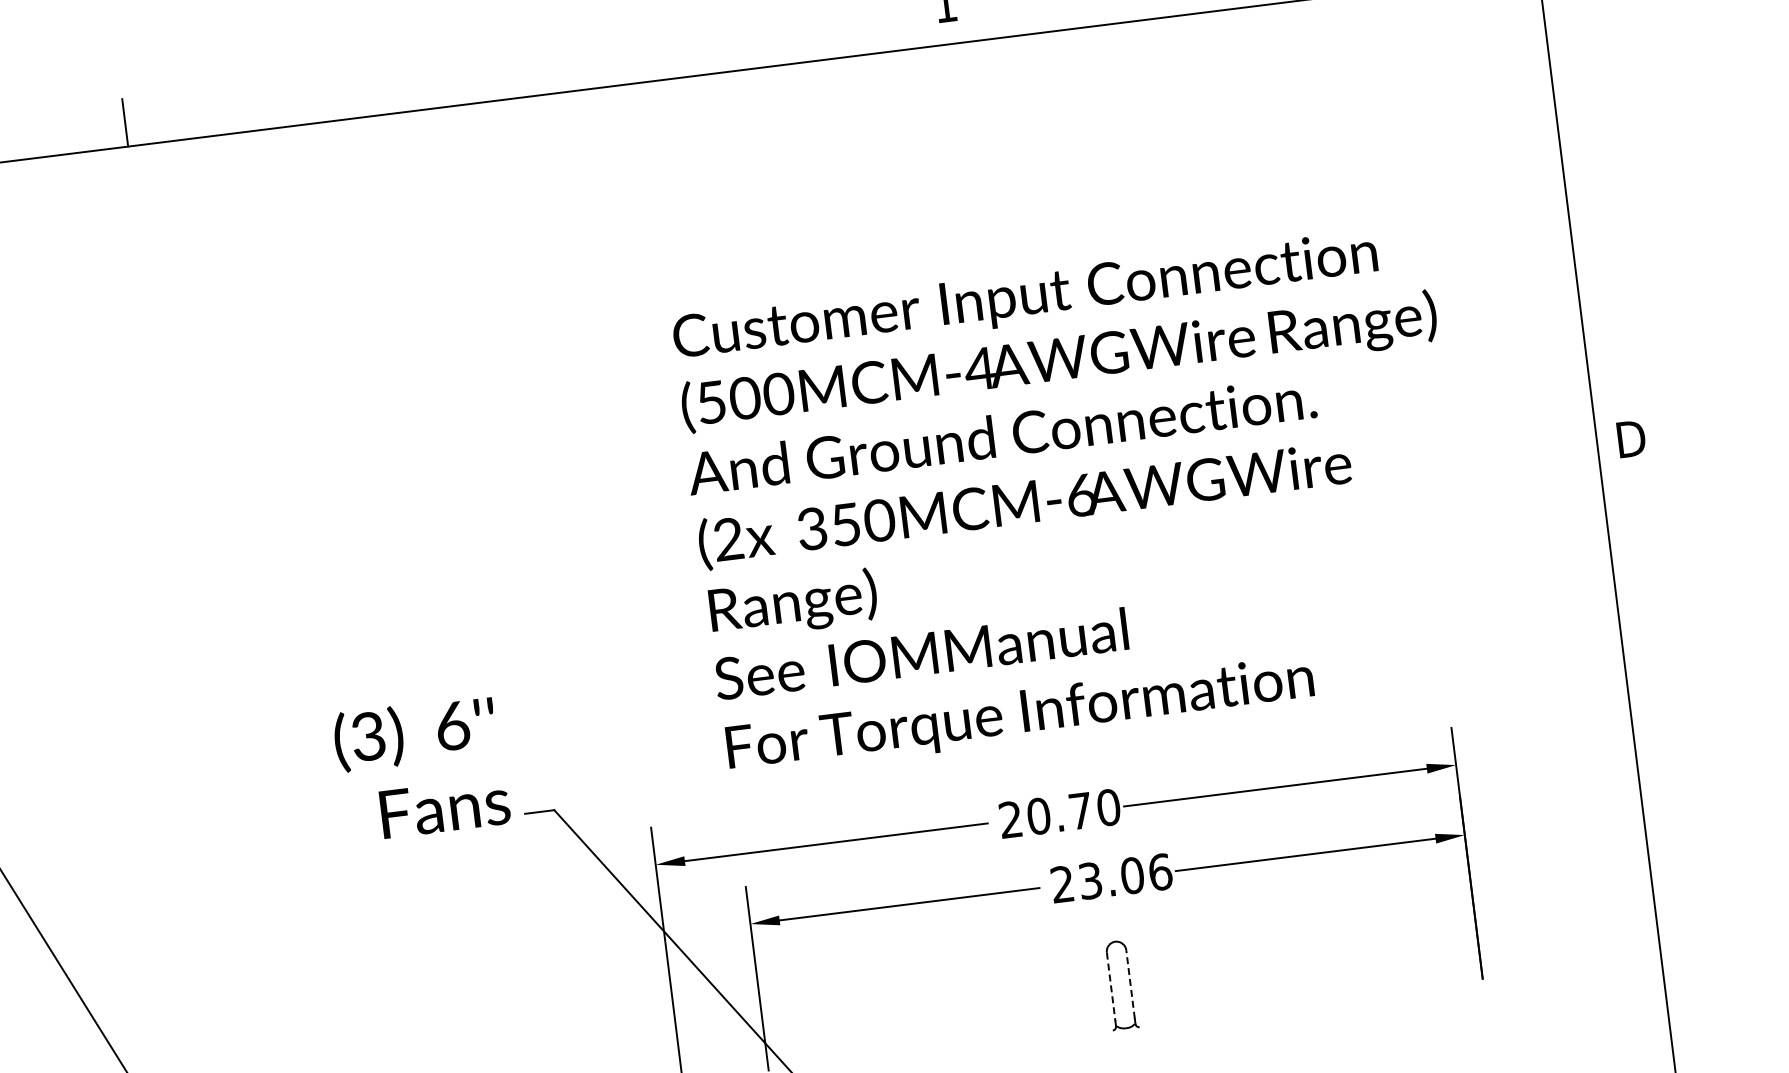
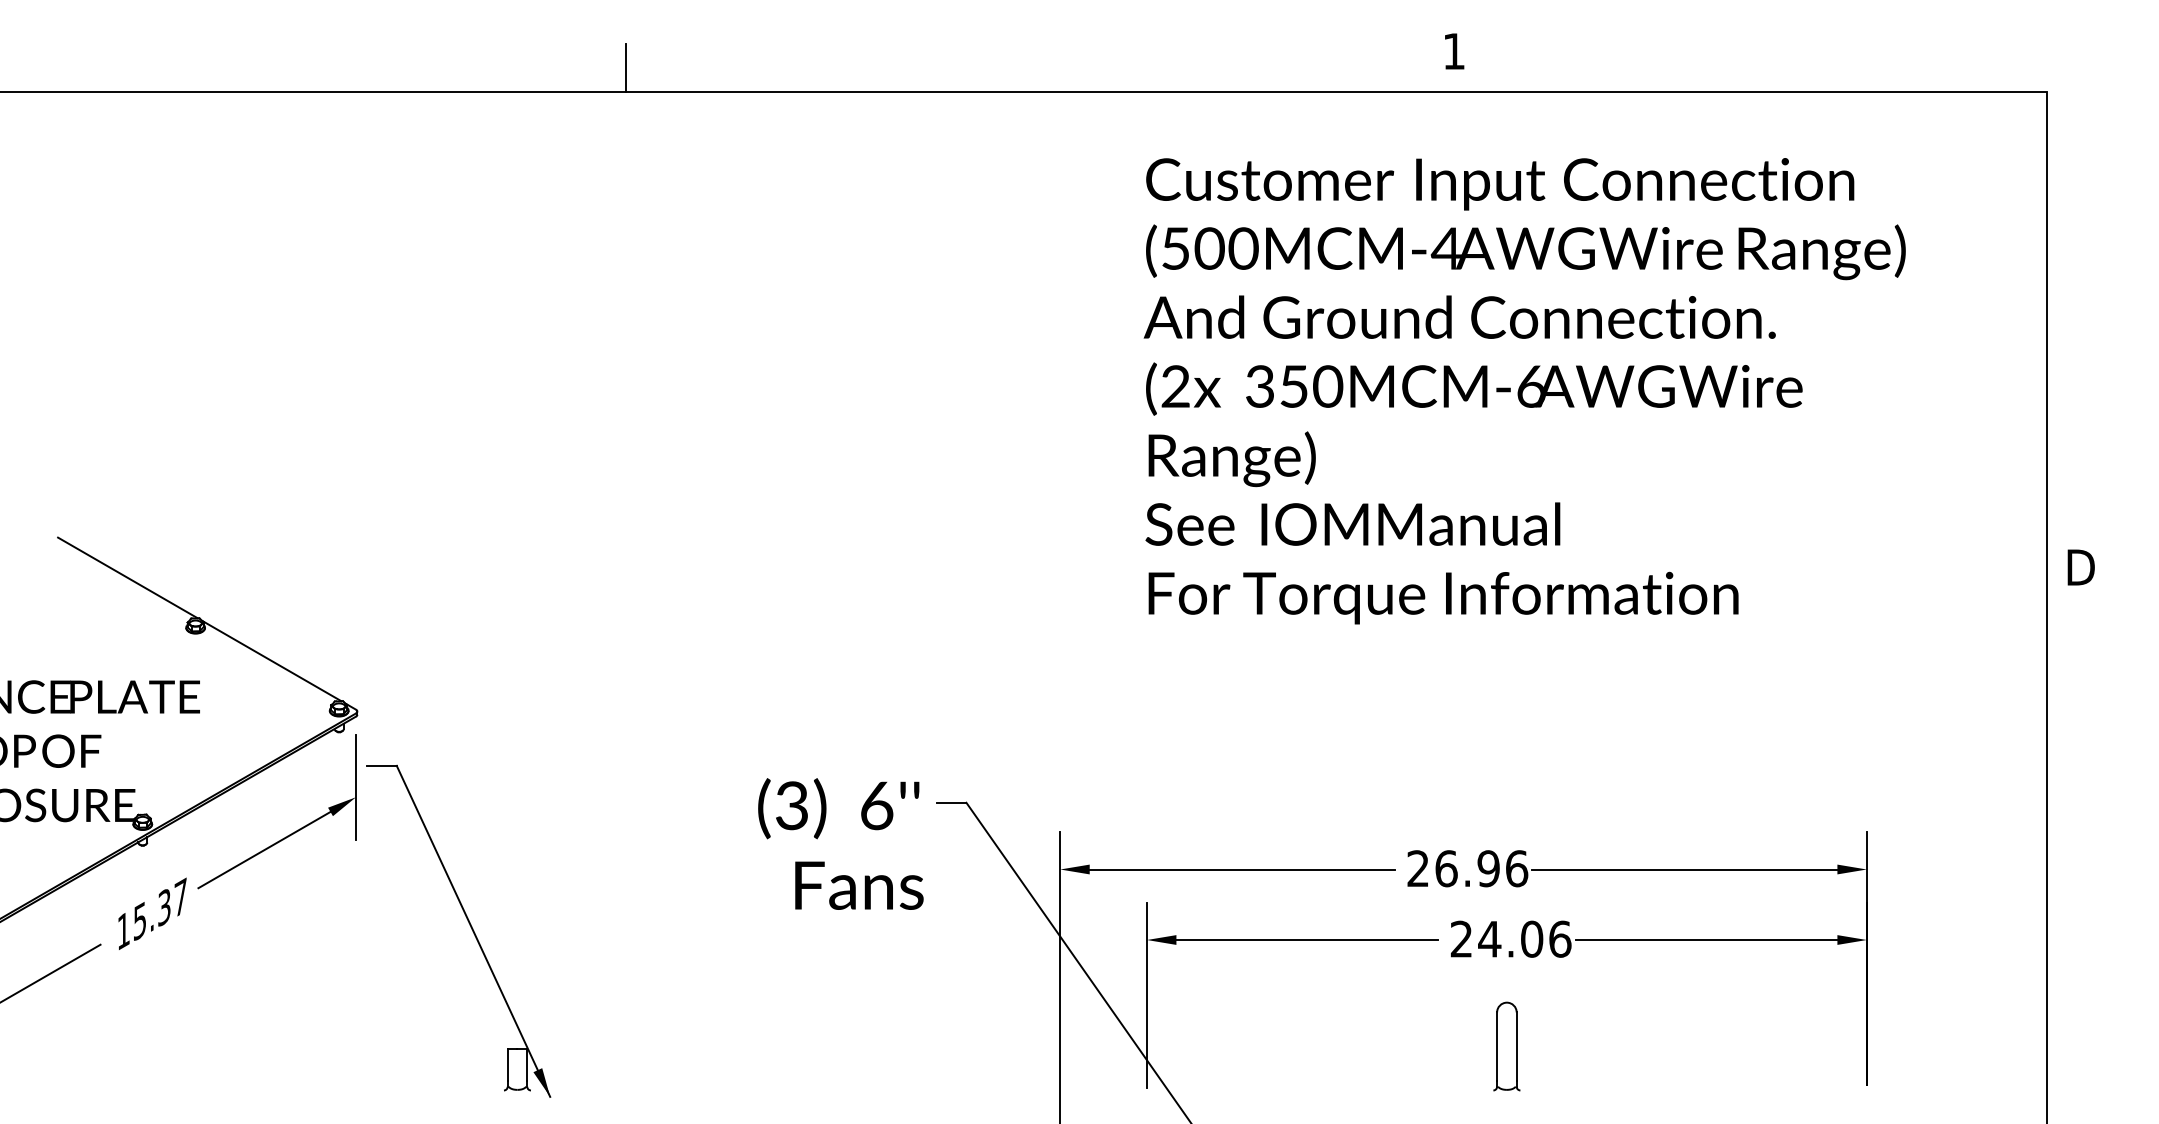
text: (1075, 501) -> (1524, 391), moved
text: (421, 768) -> (840, 843), moved
text: (1073, 811) -> (1481, 868), 20.70 -> 26.96
text: (1090, 880) -> (1489, 938), 23.06 -> 24.06
line: (1130, 984) -> (1516, 1046), dashed -> solid
line: (1111, 987) -> (1497, 1047), dashed -> solid

